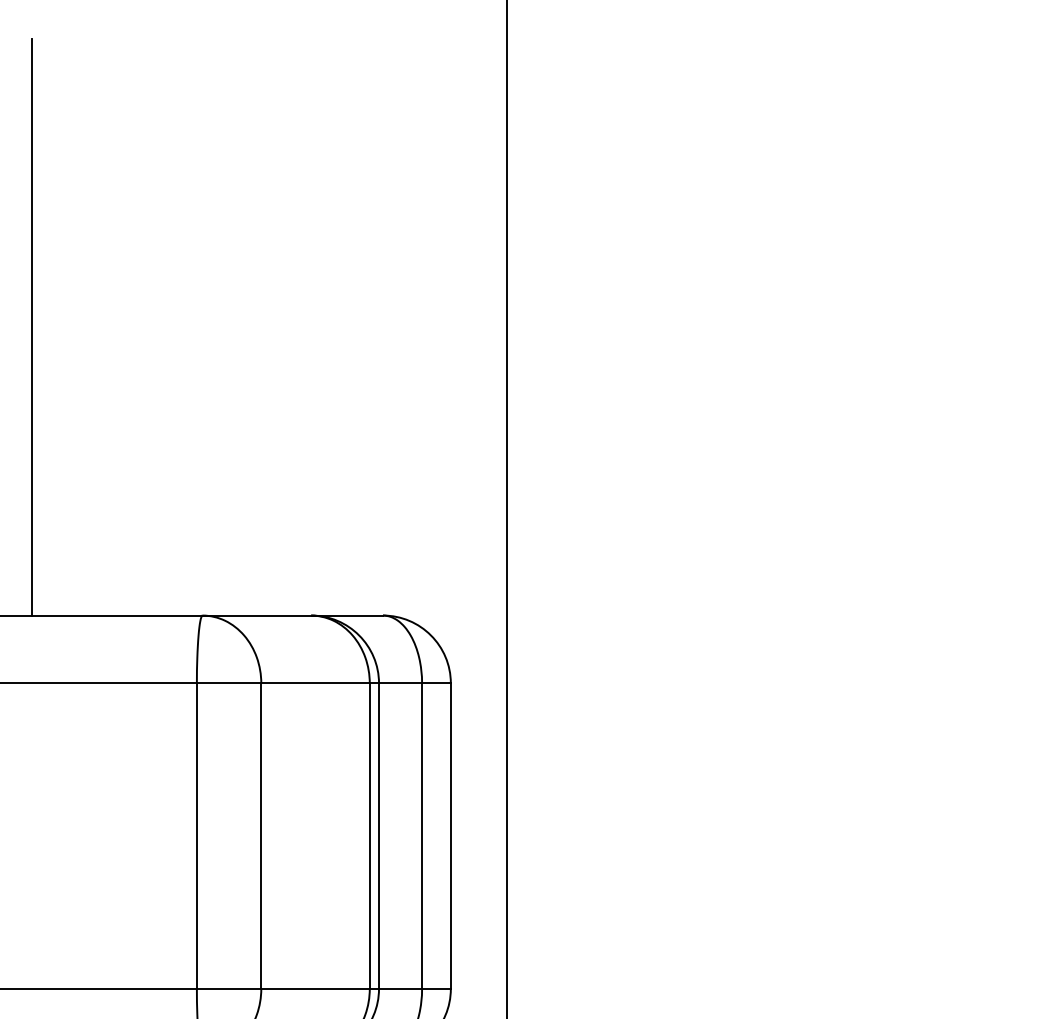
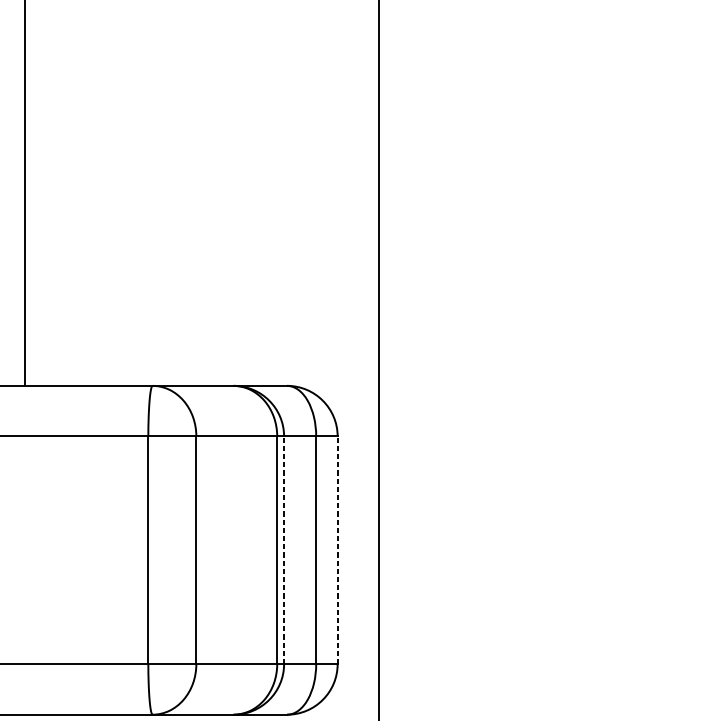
line: (379, 836) -> (284, 550), solid -> dashed
line: (450, 836) -> (337, 550), solid -> dashed

